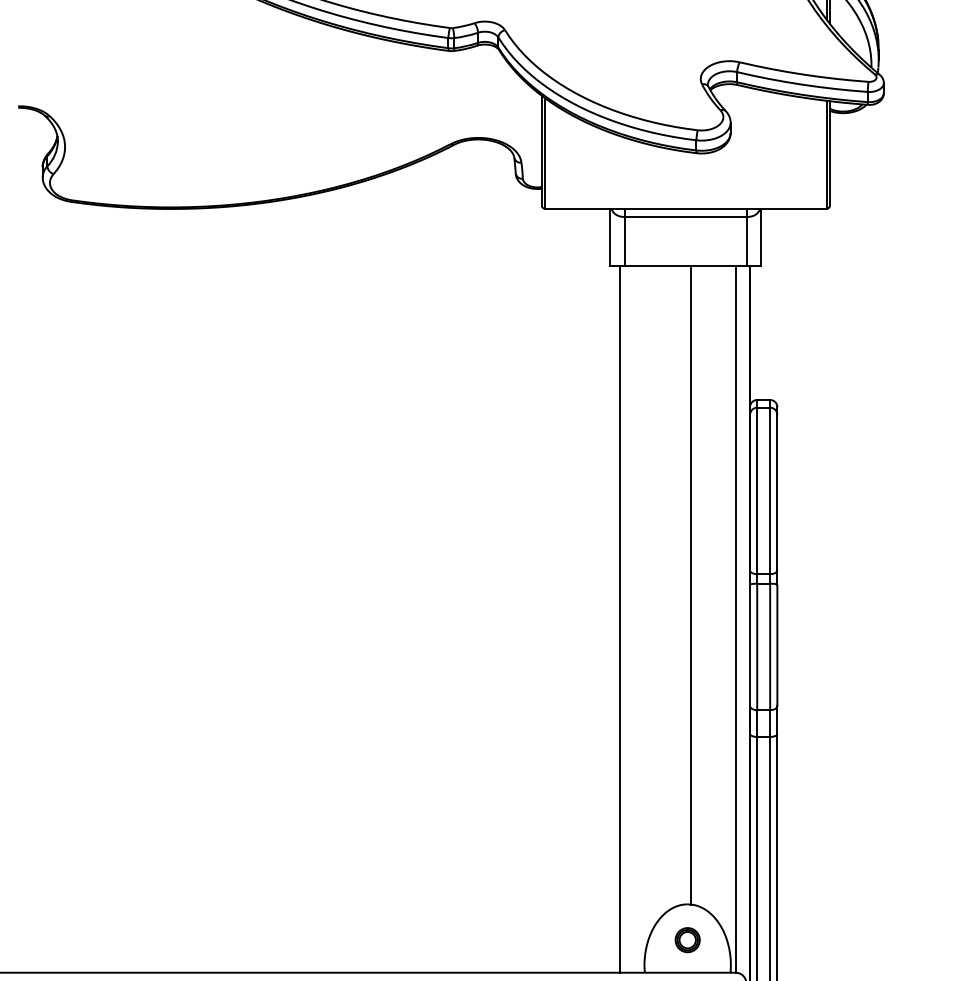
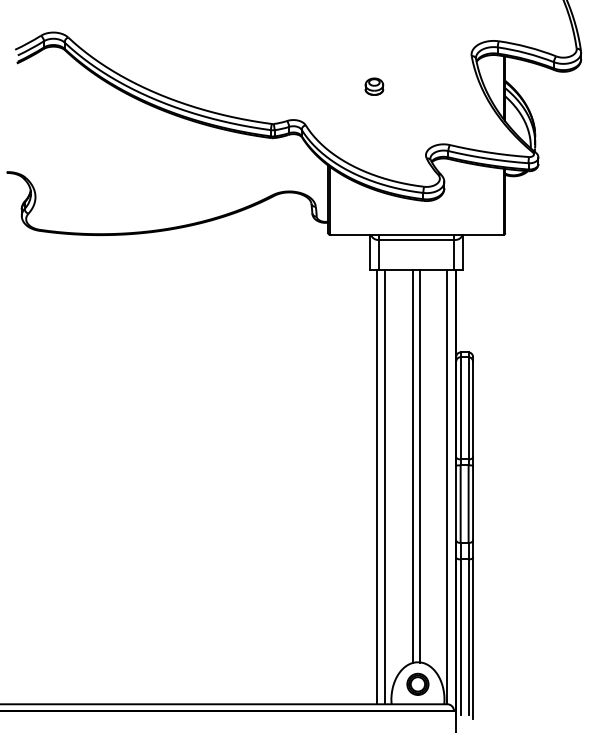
line: (678, 585) -> (412, 466), added
line: (634, 619) -> (385, 487), added
part: (686, 938) -> (417, 683), size x1.43

